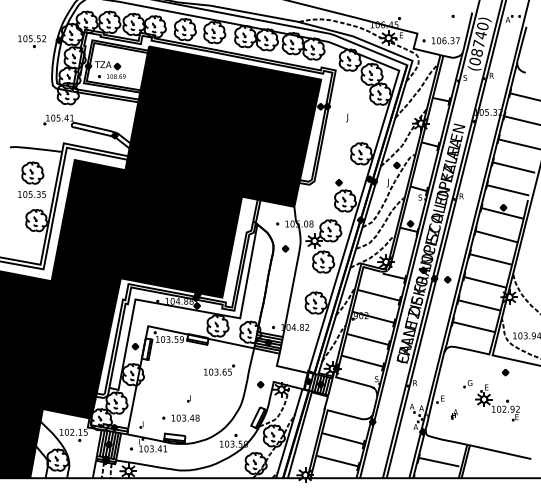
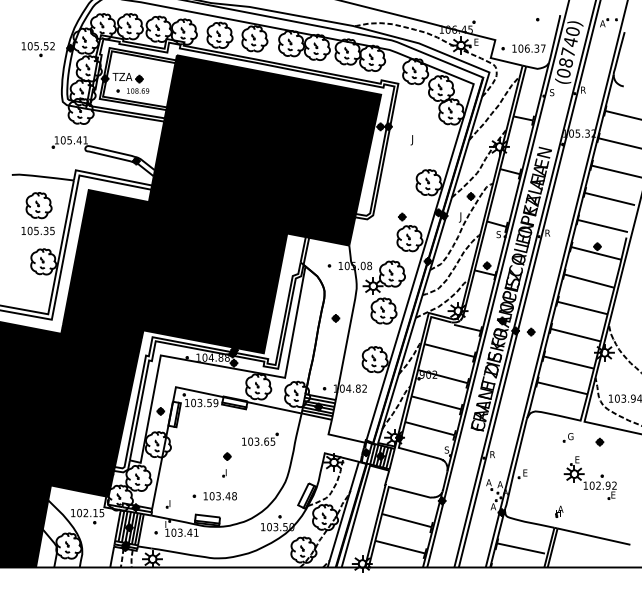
part: (285, 248) -> (335, 318), moved
part: (467, 383) -> (567, 437), moved
part: (260, 384) -> (227, 456), moved
part: (454, 414) -> (559, 511), moved

